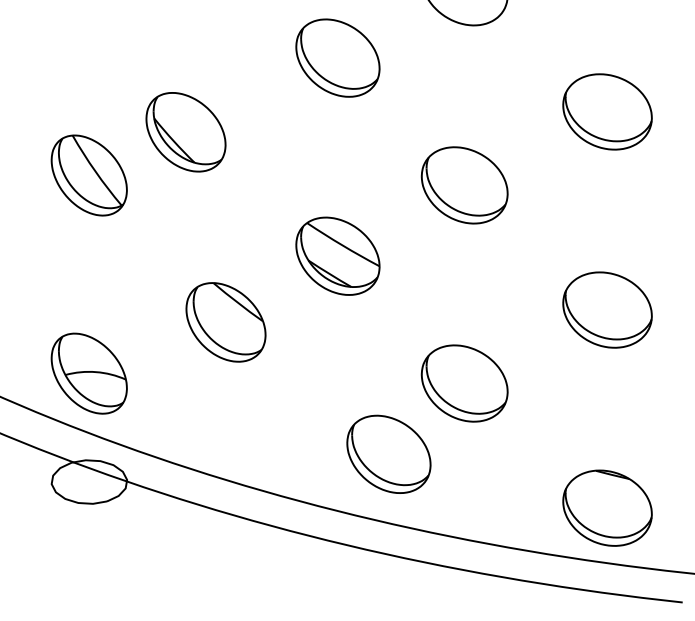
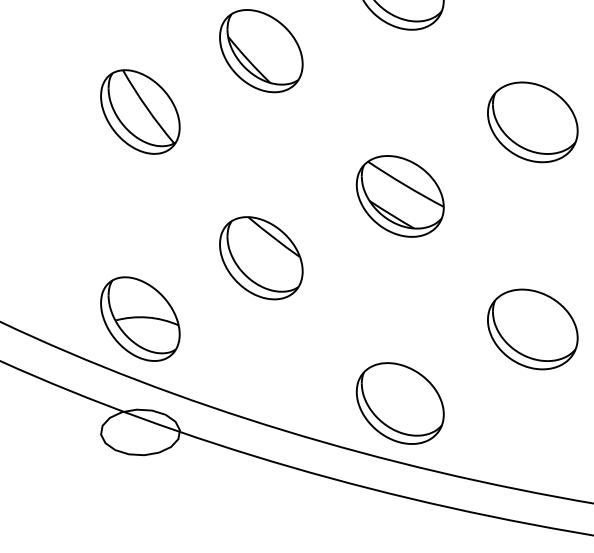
part: (185, 132) -> (260, 51), moved
part: (225, 322) -> (260, 258), moved
part: (388, 453) -> (399, 402), moved

